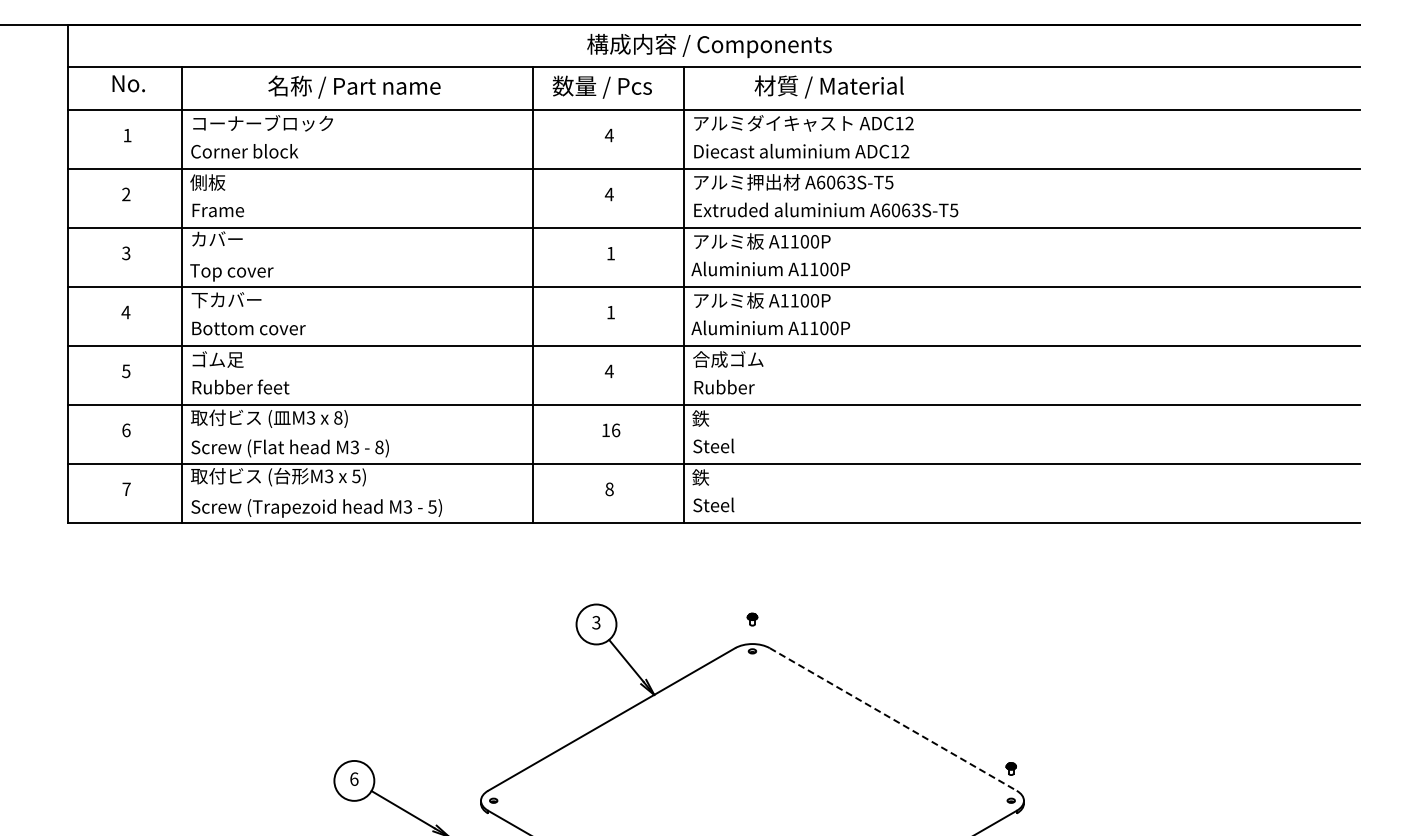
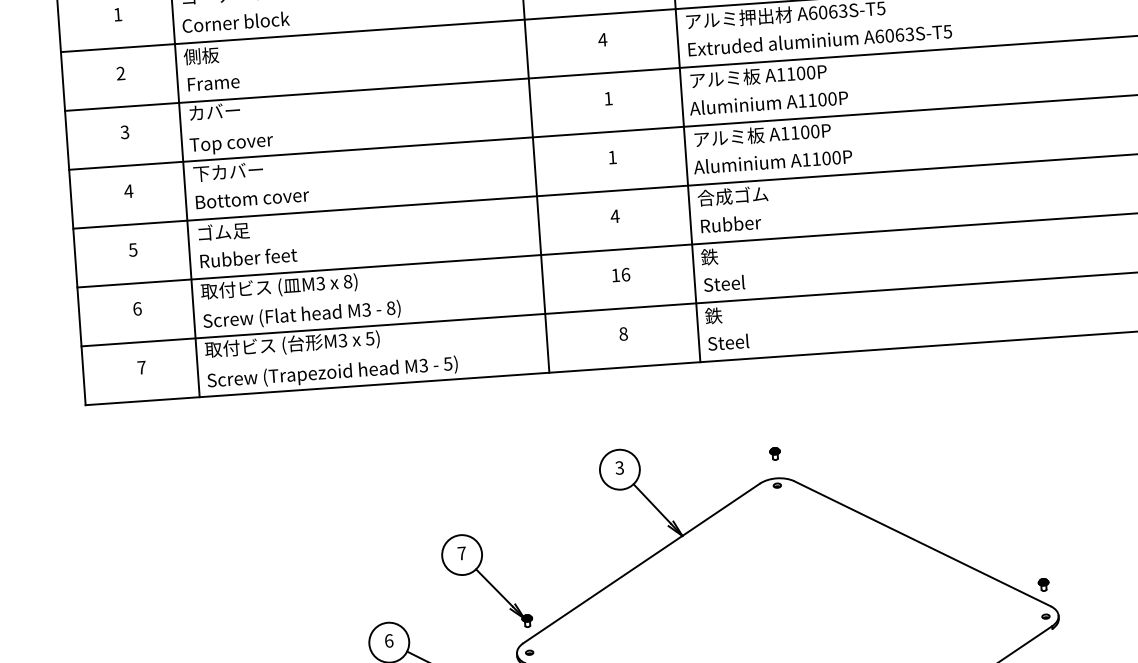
line: (893, 719) -> (922, 543), dashed -> solid
part: (455, 726) -> (486, 581), added

